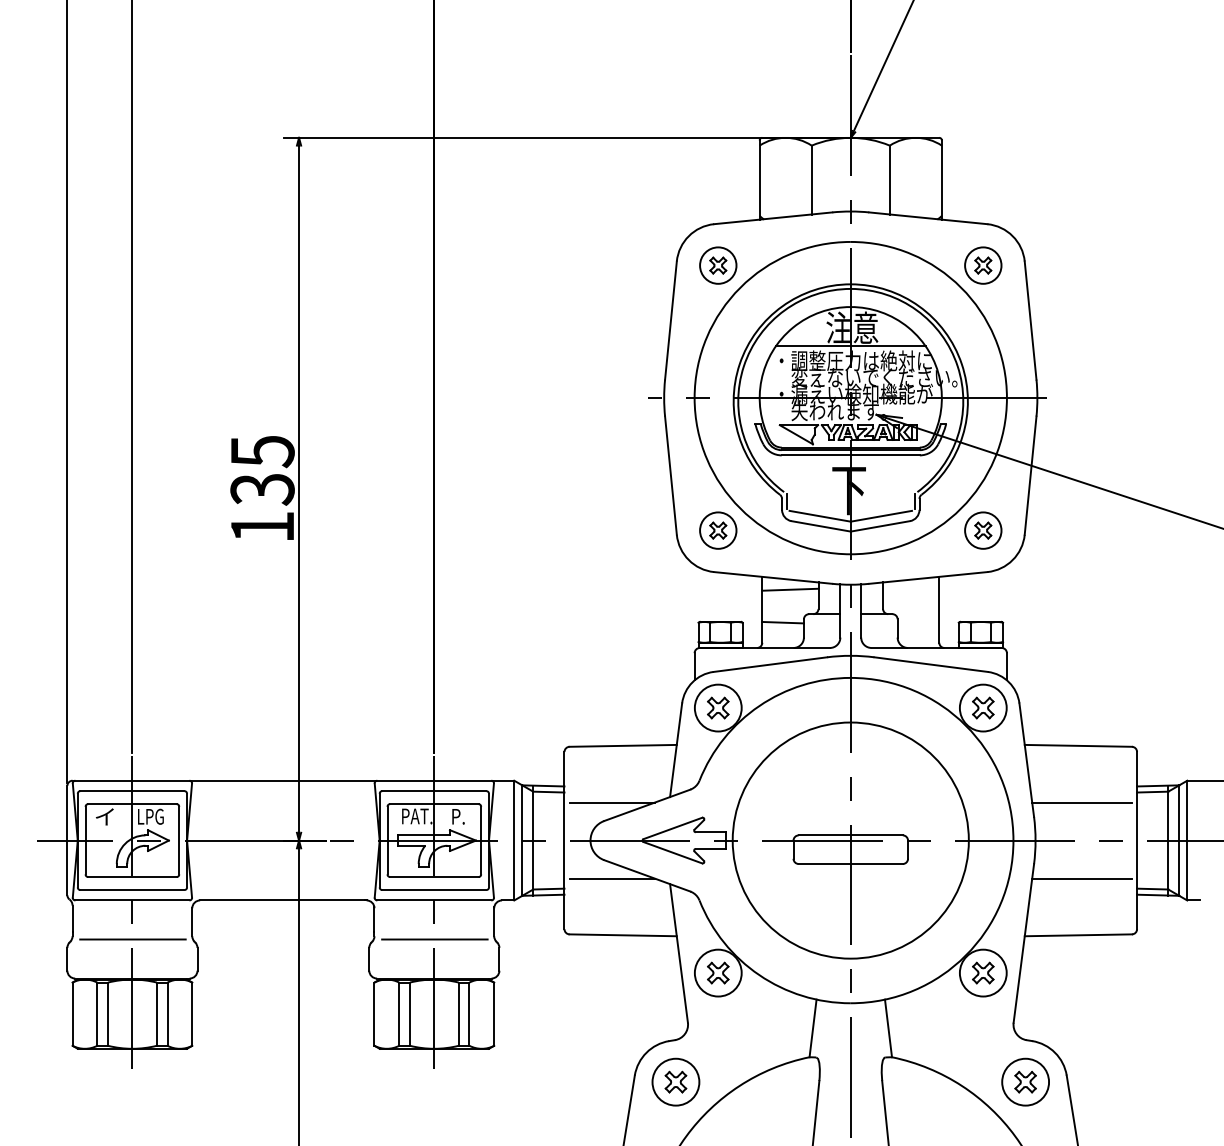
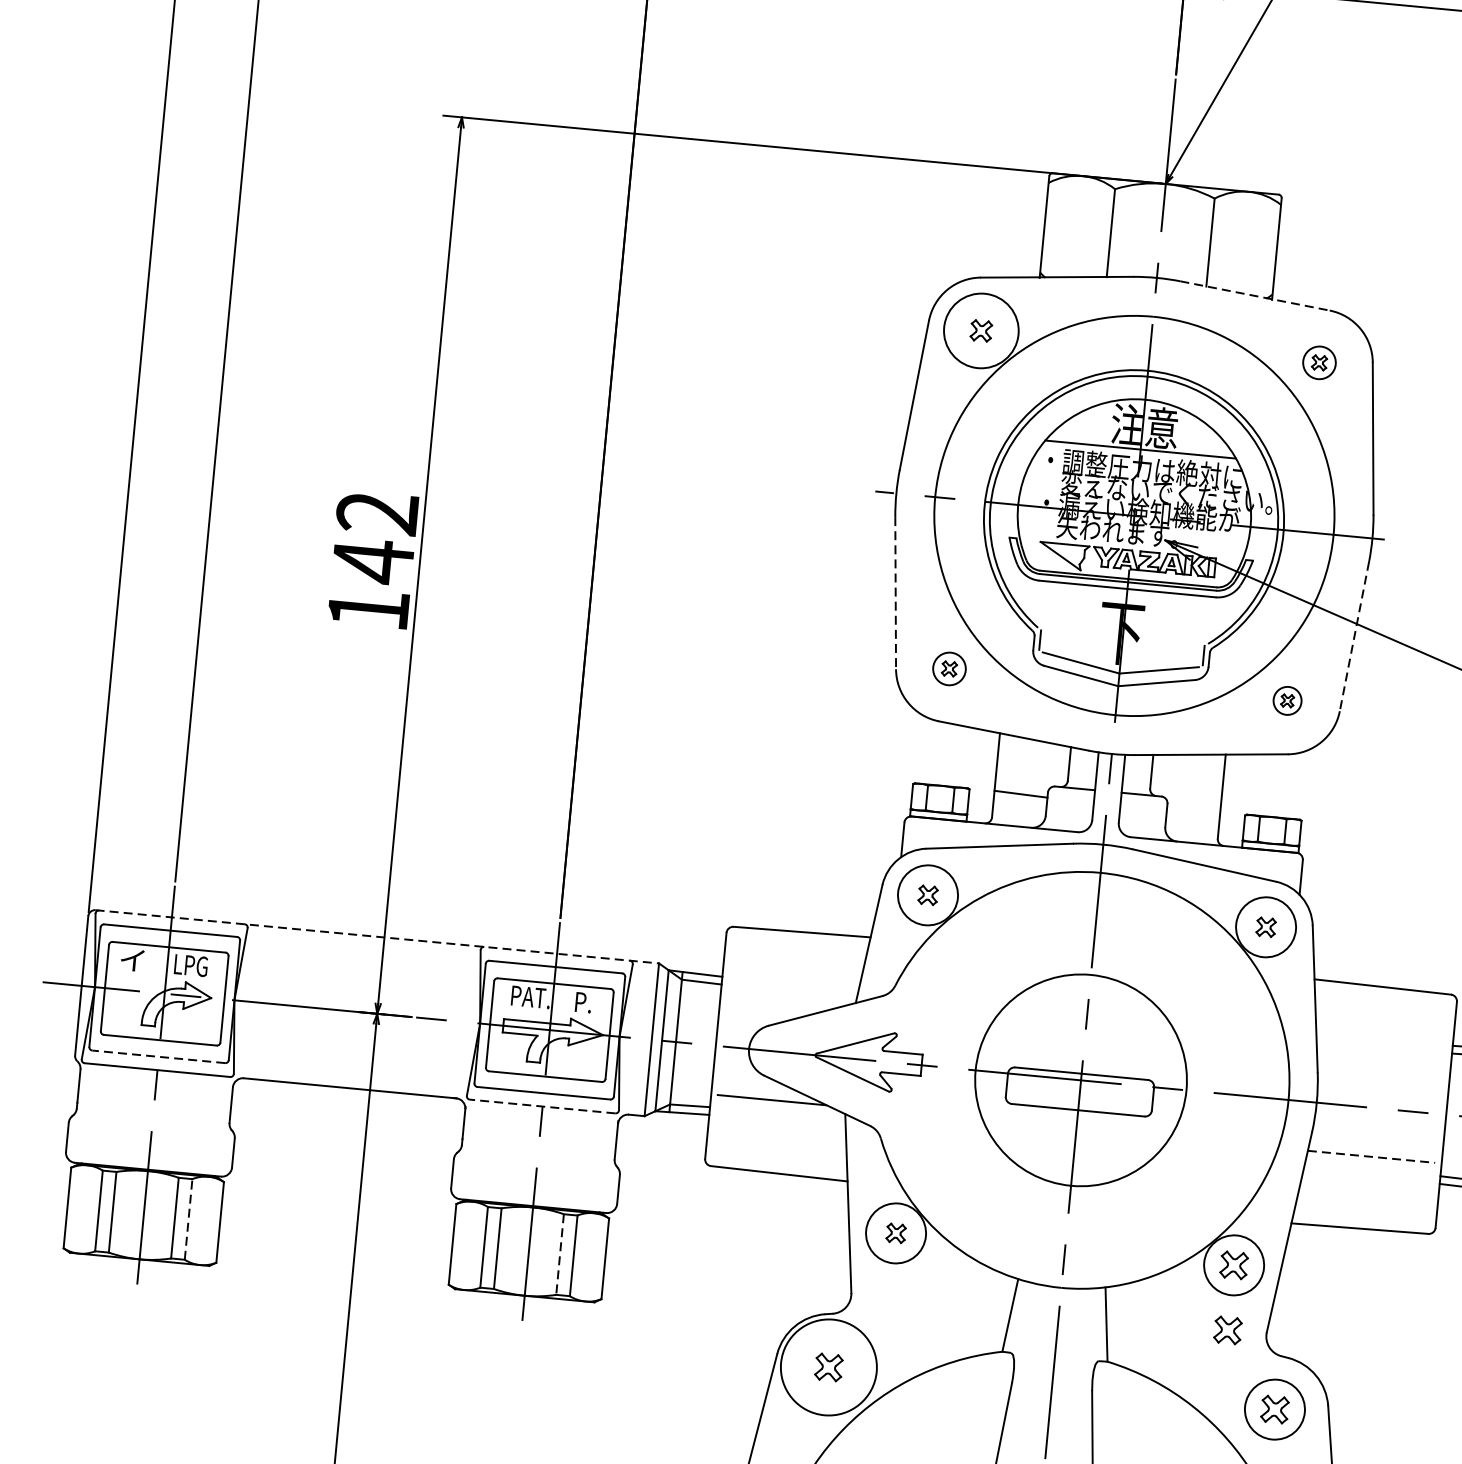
line: (928, 218) -> (1255, 296), solid -> dashed
circle: (718, 265) -> (981, 330), size x1.6
part: (983, 265) -> (1319, 362), size x0.7
text: (262, 470) -> (375, 537), 135 -> 142
line: (671, 476) -> (896, 594), solid -> dashed
line: (1030, 476) -> (1354, 637), solid -> dashed
part: (718, 530) -> (949, 668), size x0.7
part: (983, 530) -> (1287, 700), size x0.6
line: (790, 589) -> (1034, 752), removed
part: (718, 707) -> (928, 894), size x0.7
part: (983, 707) -> (1266, 926), size x0.7
line: (293, 780) -> (377, 936), solid -> dashed
line: (612, 802) -> (781, 1003), removed
line: (1081, 802) -> (1379, 1059), removed
circle: (850, 840) -> (1080, 1080), size x0.7
line: (1082, 878) -> (1372, 1156), solid -> dashed
line: (131, 890) -> (157, 1057), solid -> dashed
line: (433, 900) -> (541, 1106), solid -> dashed
line: (132, 939) -> (152, 1119), removed
line: (434, 939) -> (538, 1156), removed
part: (718, 972) -> (896, 1232), size x0.7
line: (167, 1014) -> (188, 1219), solid -> dashed
line: (458, 1014) -> (559, 1254), solid -> dashed
part: (983, 1023) -> (1228, 1329), added
circle: (675, 1081) -> (828, 1366), size x1.6

